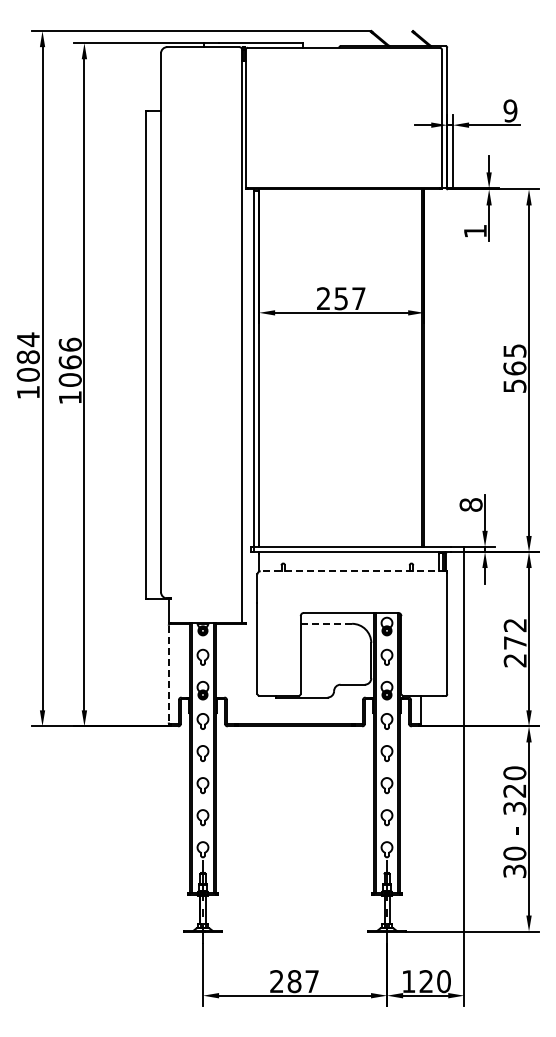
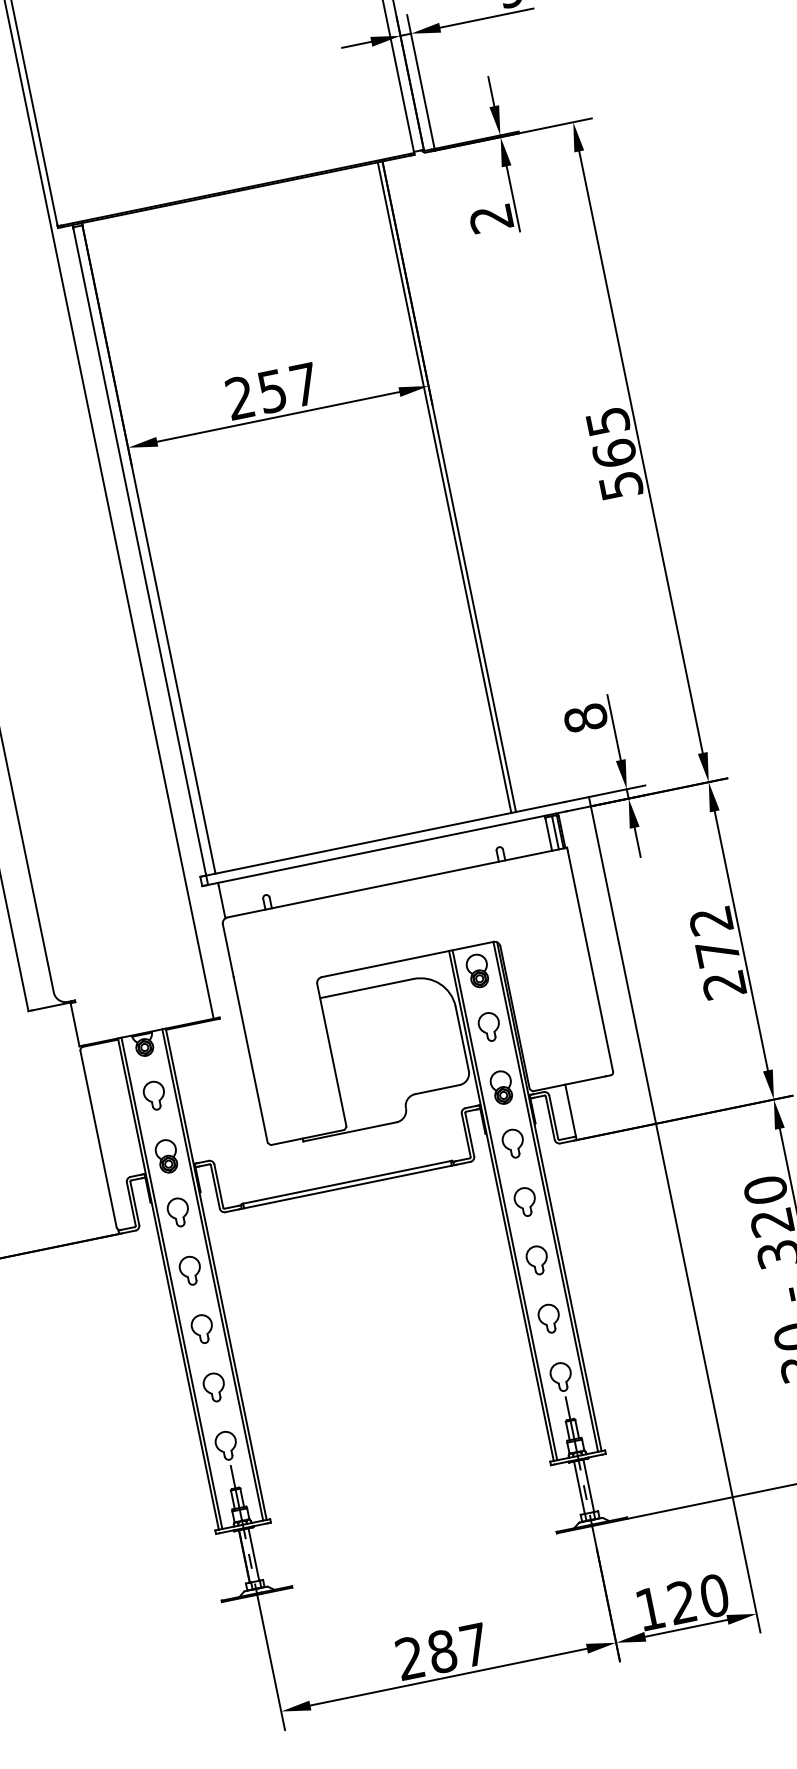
text: (474, 231) -> (489, 219), 1 -> 2
line: (353, 571) -> (396, 883), dashed -> solid
line: (326, 623) -> (366, 987), dashed -> solid
line: (168, 674) -> (98, 1139), dashed -> solid

